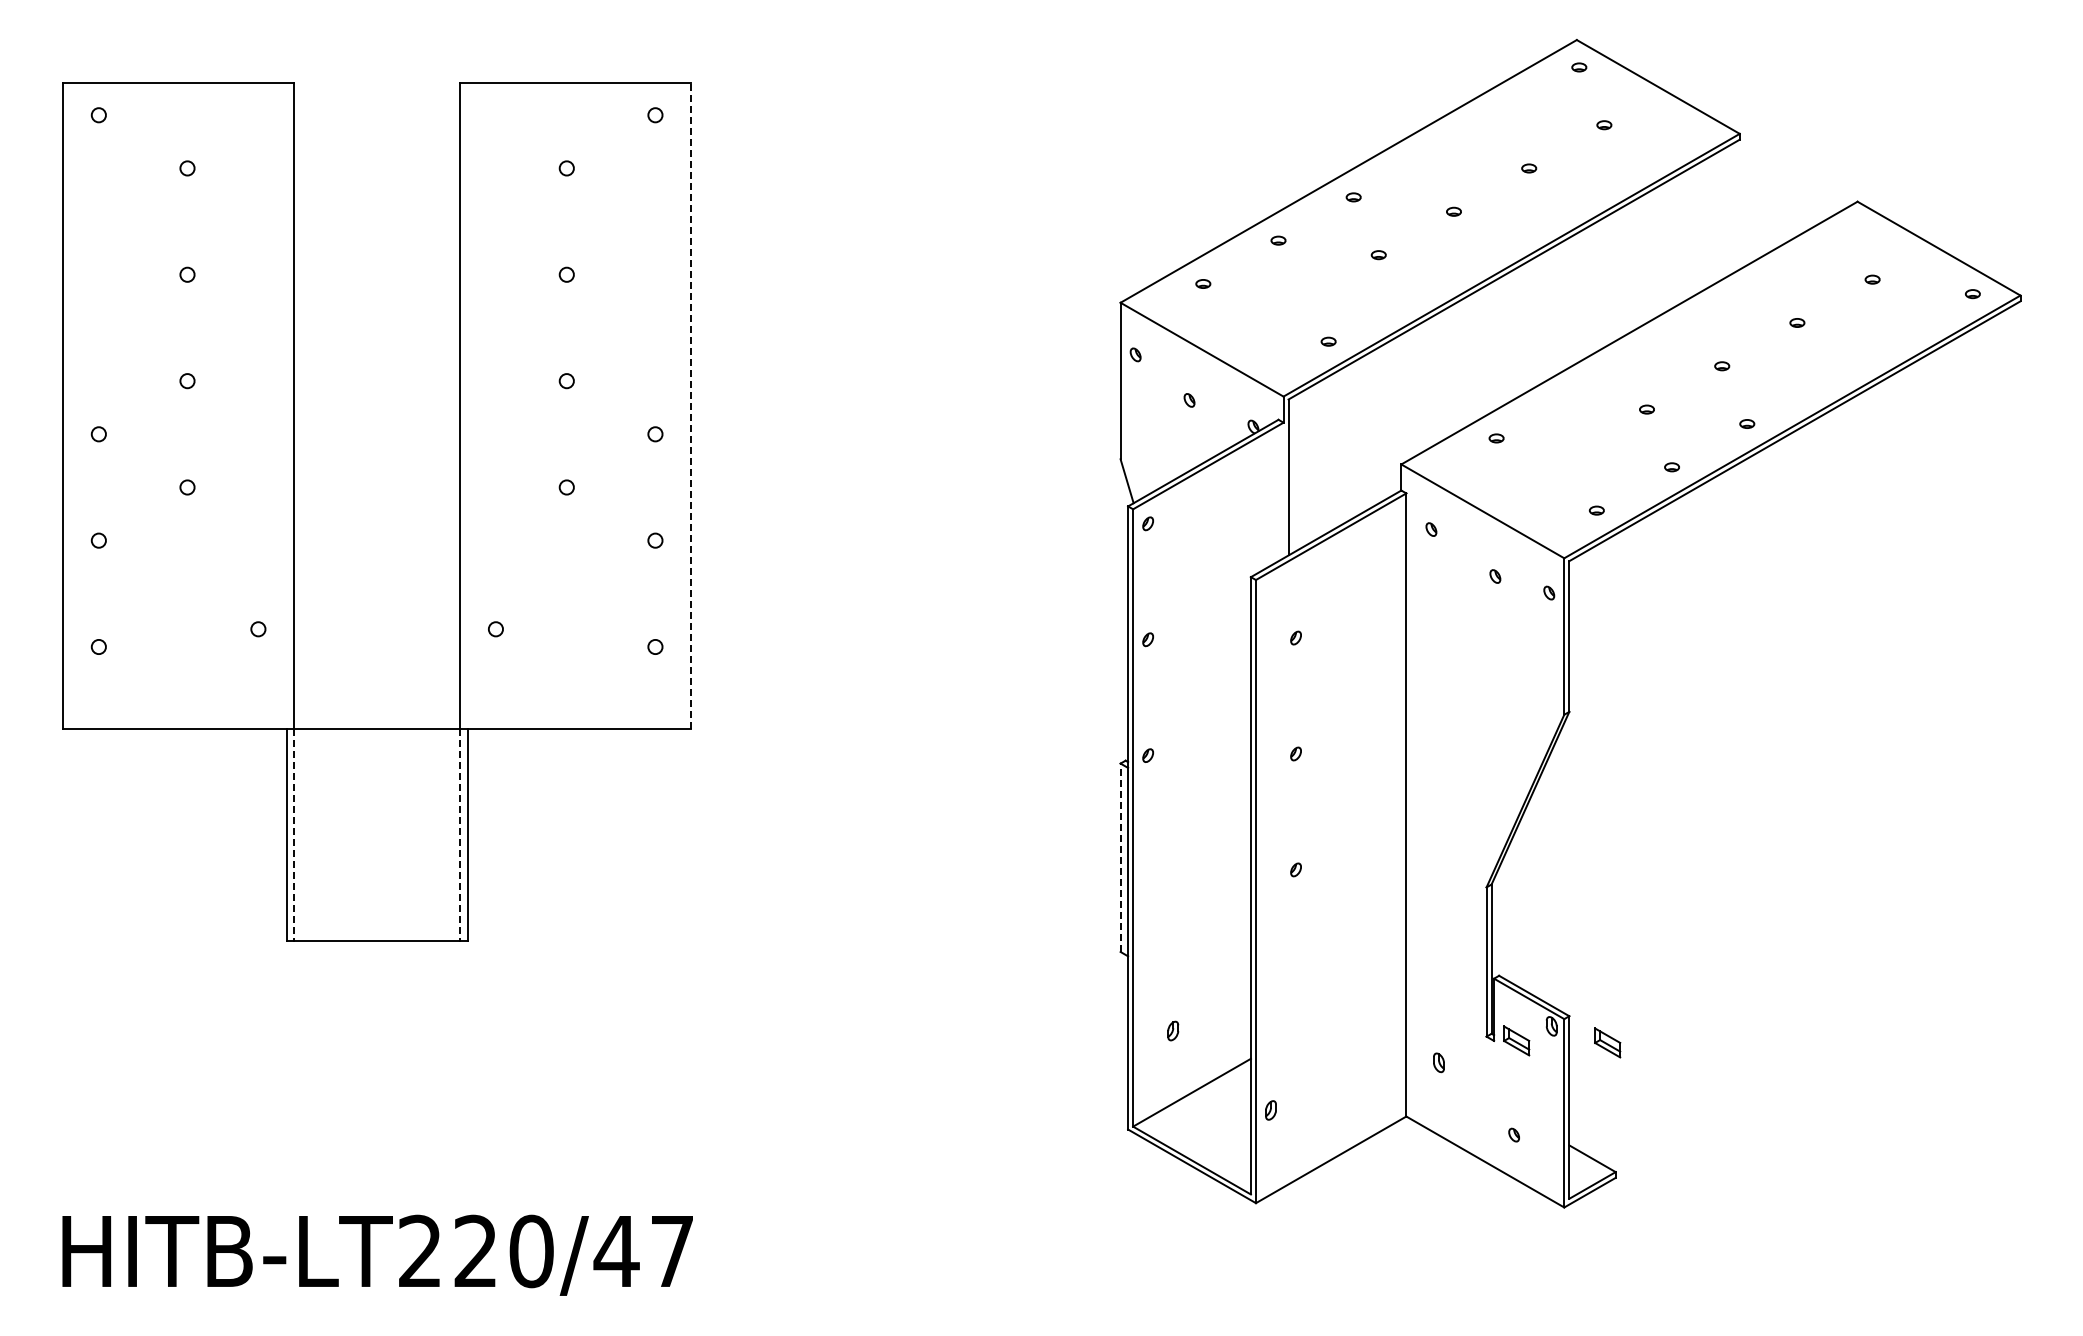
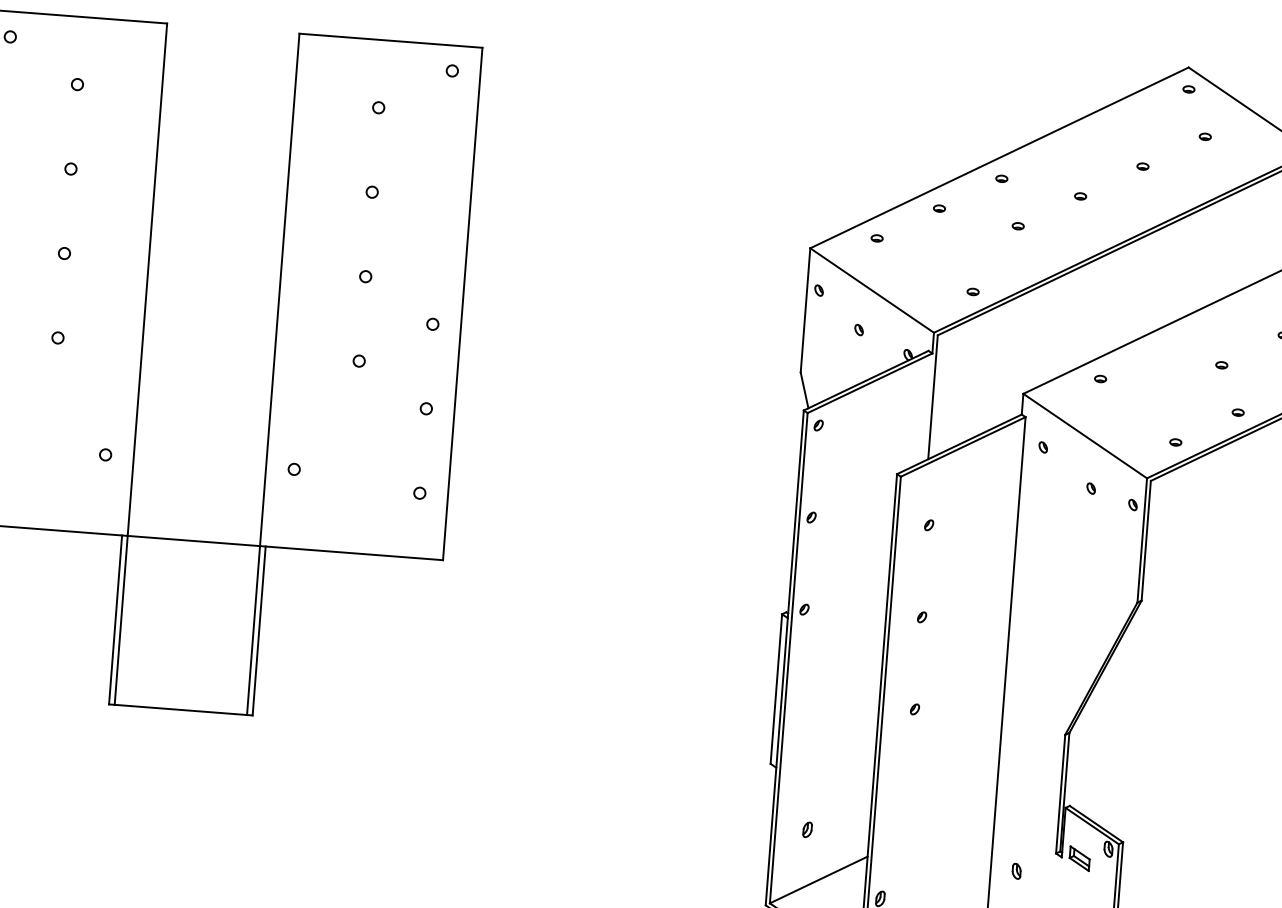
line: (690, 405) -> (462, 303), dashed -> solid
line: (293, 835) -> (120, 620), dashed -> solid
line: (460, 835) -> (253, 631), dashed -> solid
line: (1120, 857) -> (776, 688), dashed -> solid
part: (1607, 1042) -> (1151, 865), removed

